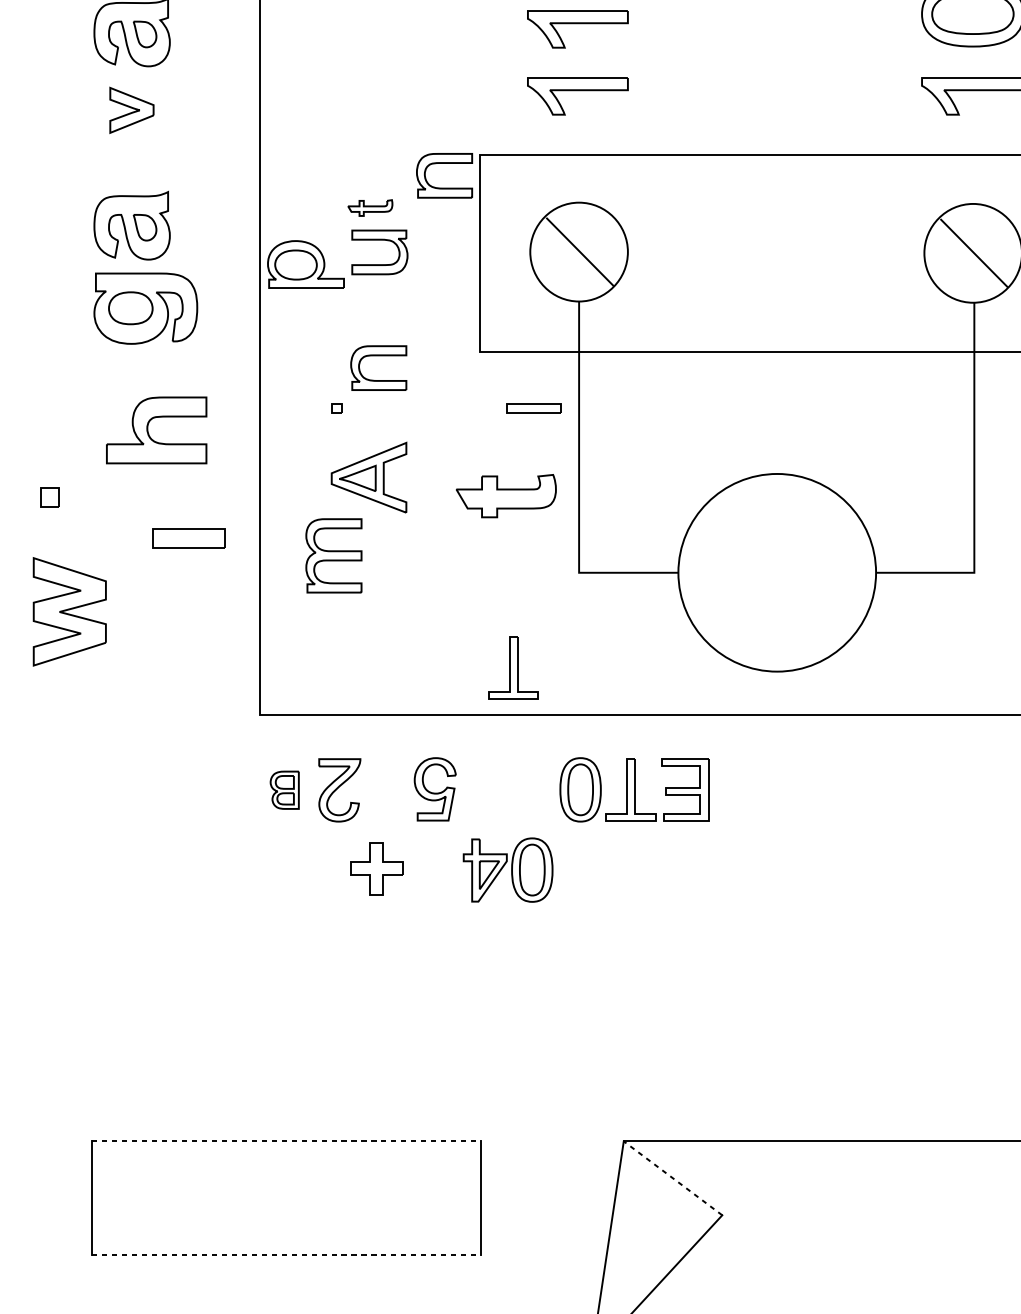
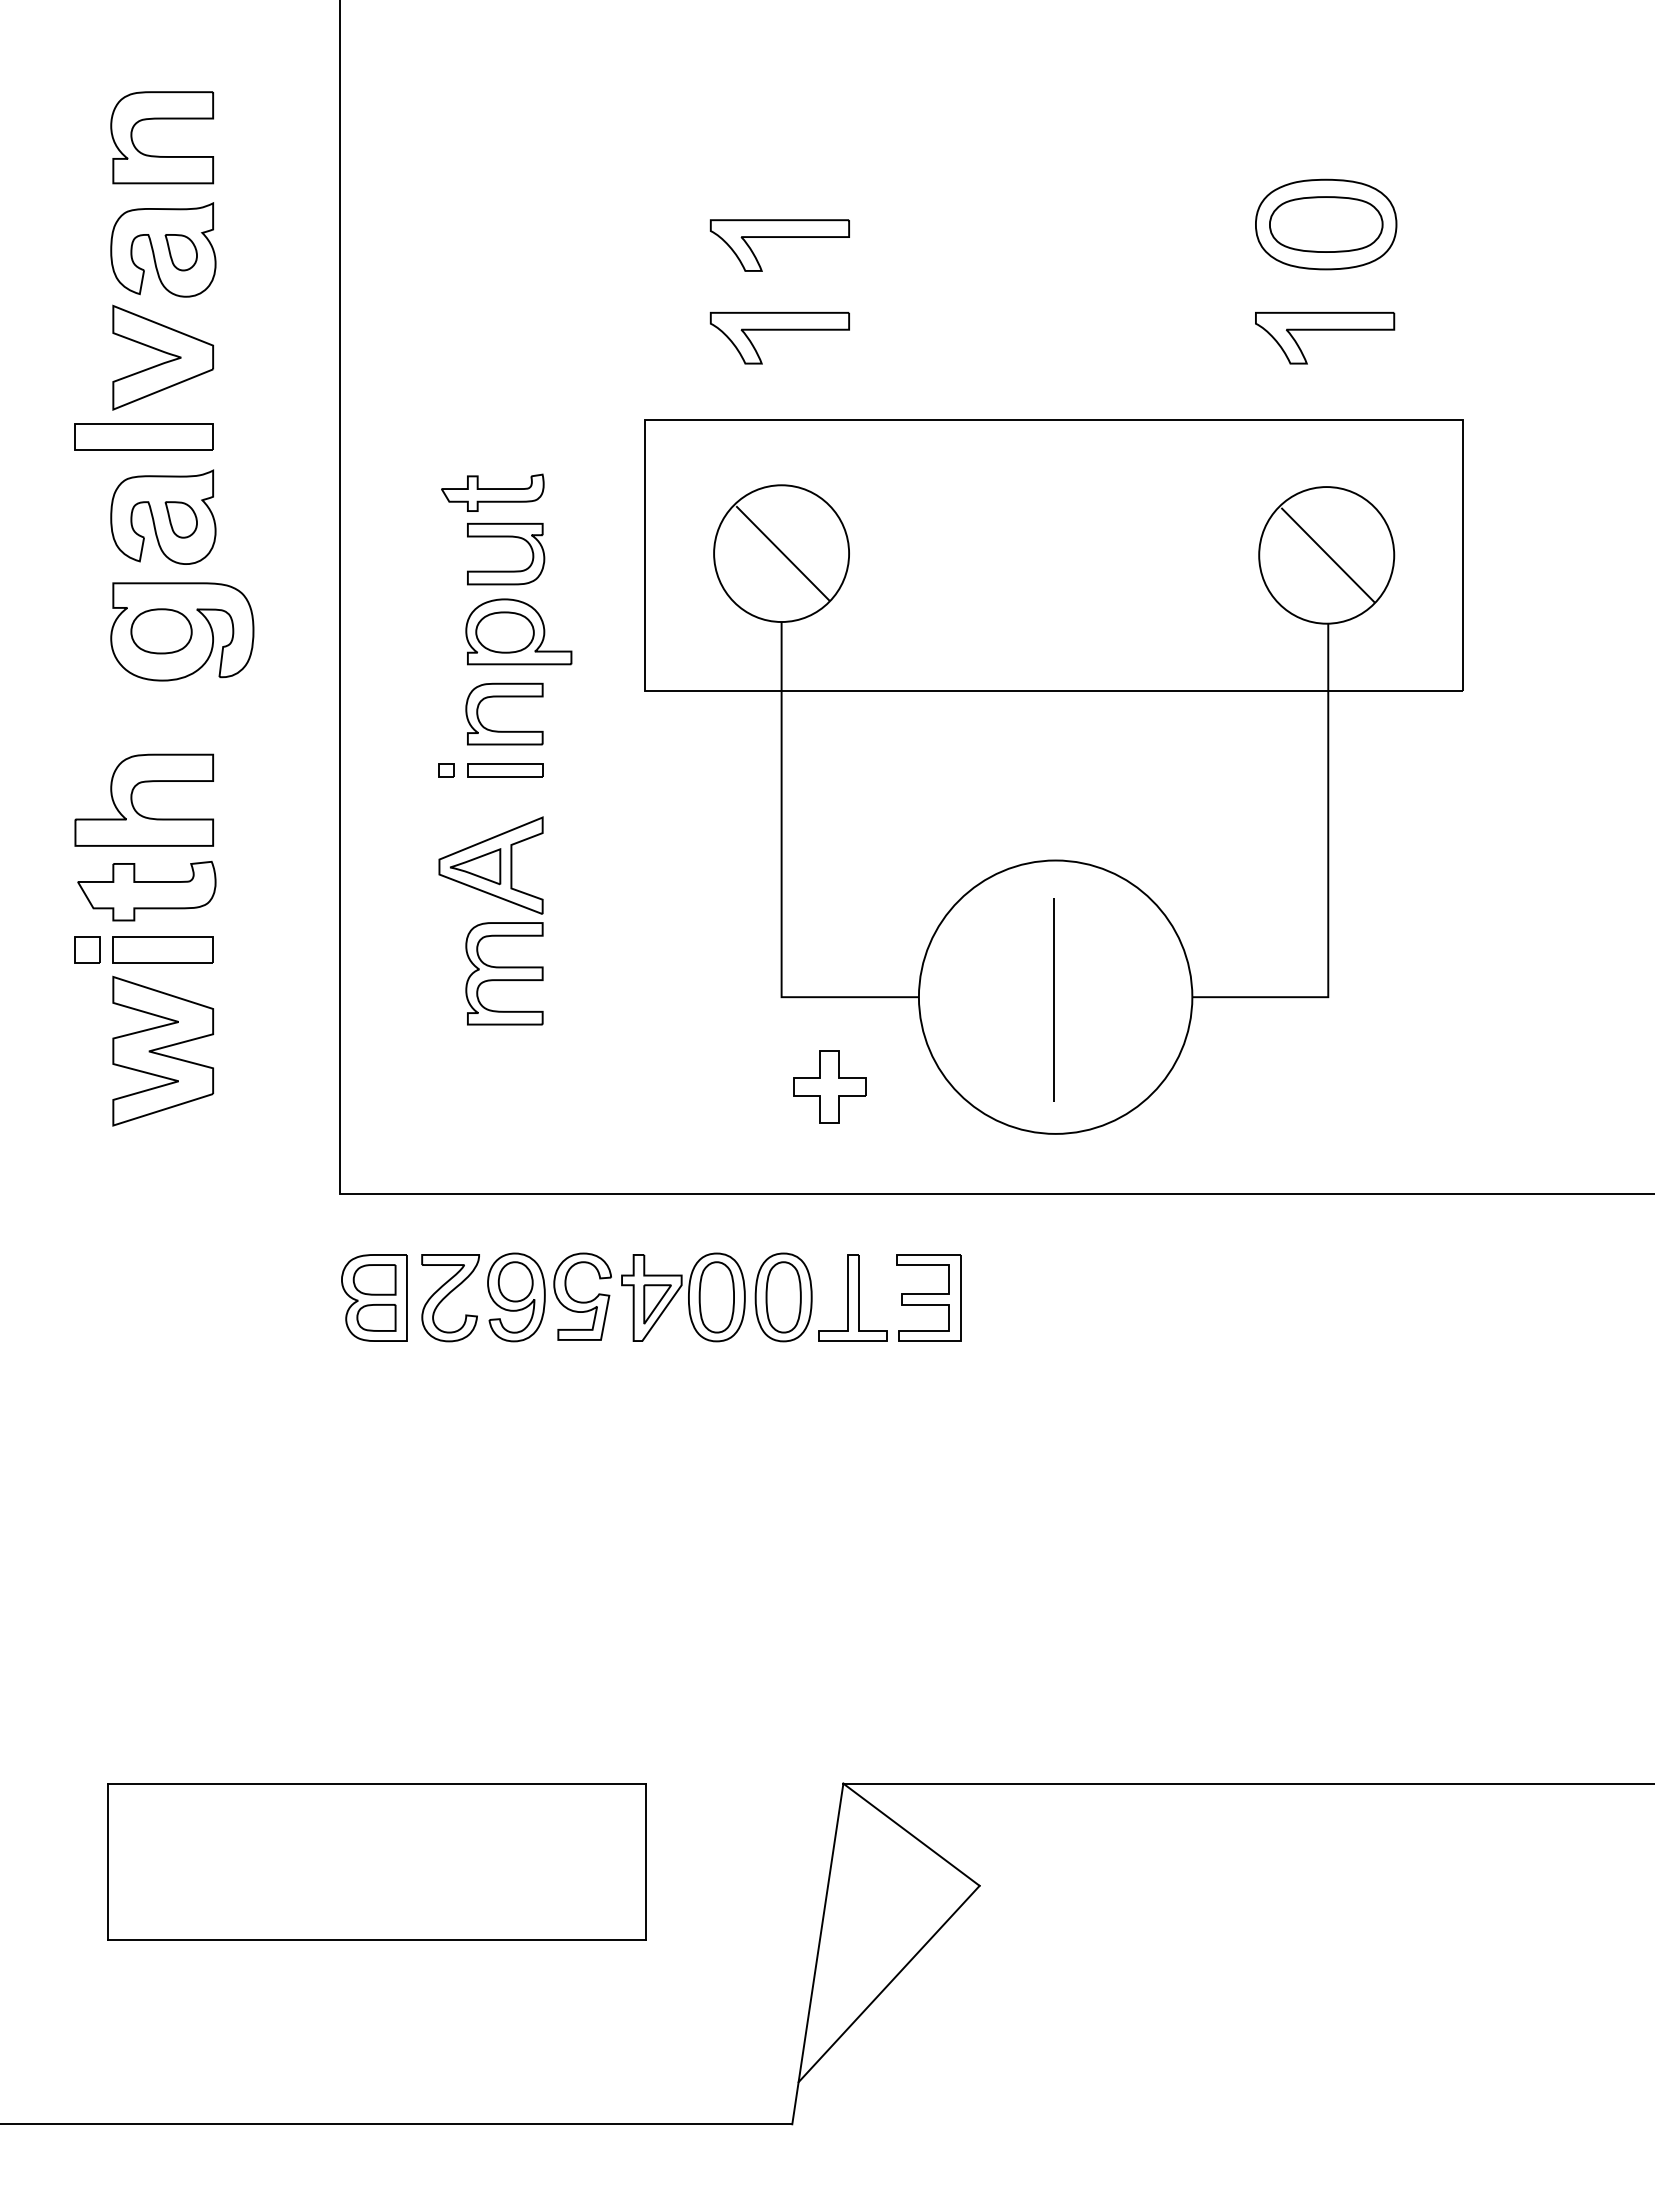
part: (131, 110) -> (162, 357), size x1.67
part: (444, 163) -> (595, 431), removed
part: (117, 167) -> (143, 436), added
part: (370, 207) -> (492, 492), size x1.67
part: (305, 264) -> (518, 631), moved
part: (534, 408) -> (505, 770), moved
part: (148, 432) -> (133, 803), moved
part: (506, 495) -> (146, 890), moved
part: (49, 497) -> (87, 949), moved
part: (188, 538) -> (162, 949), moved
part: (333, 555) -> (504, 973), moved
line: (775, 574) -> (1053, 999), added
part: (69, 611) -> (162, 1050), moved
part: (513, 667) -> (690, 1128), removed
part: (284, 789) -> (374, 1297), size x1.67
part: (387, 789) -> (516, 1297), added
part: (376, 868) -> (829, 1086), moved
part: (508, 870) -> (683, 1297), moved
line: (286, 1141) -> (377, 1783), dashed -> solid
line: (673, 1178) -> (911, 1834), dashed -> solid
line: (286, 1254) -> (377, 1940), dashed -> solid

